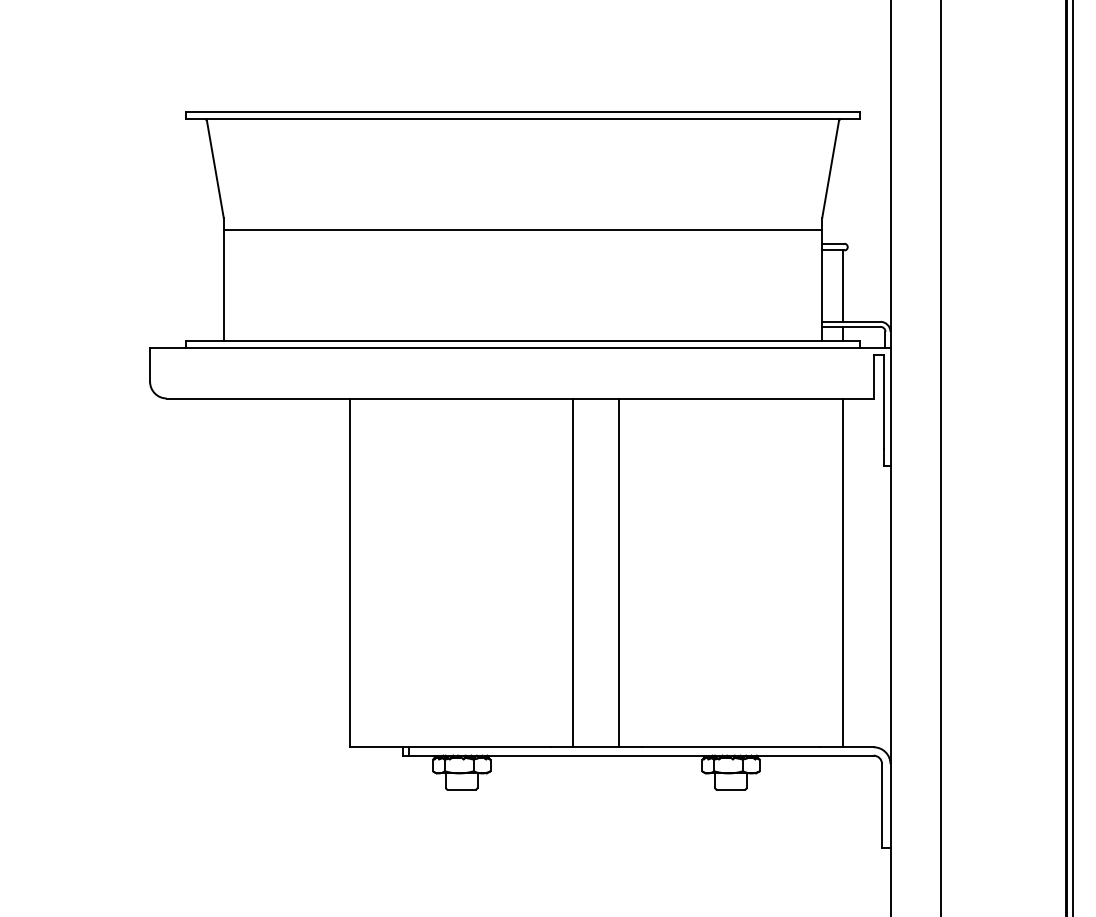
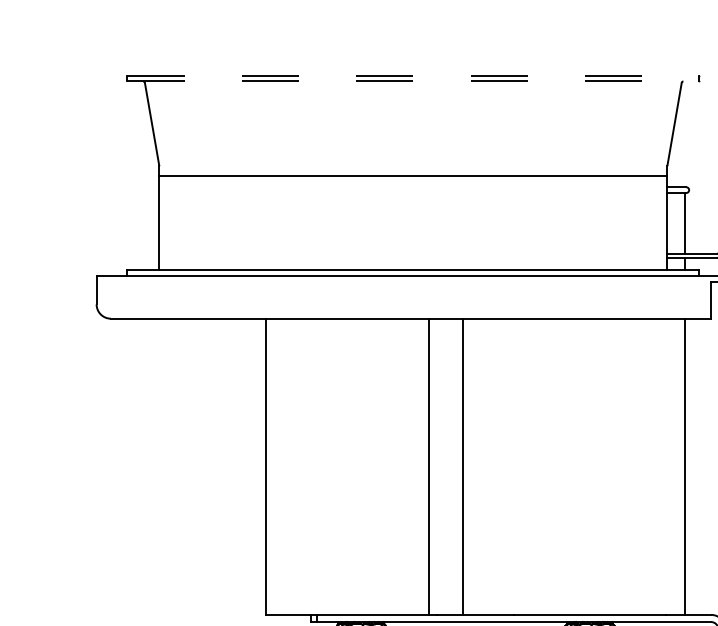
line: (522, 112) -> (412, 75), solid -> dashed
line: (522, 119) -> (412, 81), solid -> dashed
line: (573, 572) -> (429, 466), moved
line: (619, 572) -> (463, 466), moved

